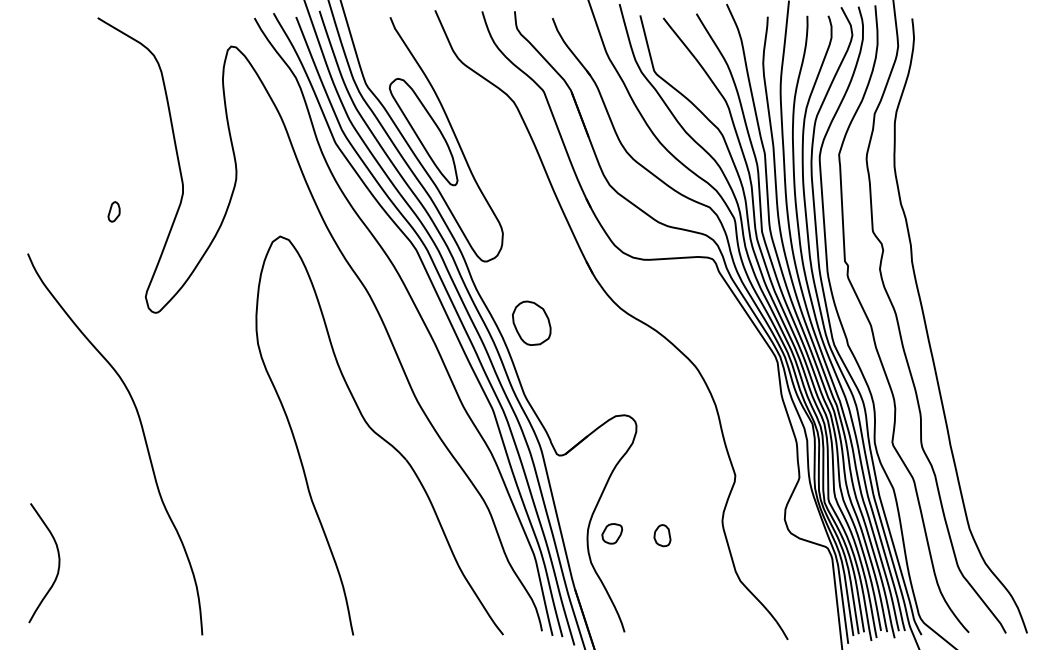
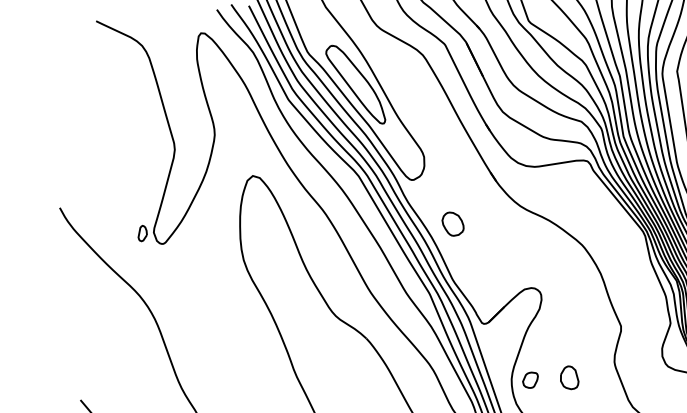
part: (113, 211) -> (142, 233), moved
part: (531, 322) -> (452, 223), size x0.7
part: (662, 535) -> (569, 377), size x1.4

